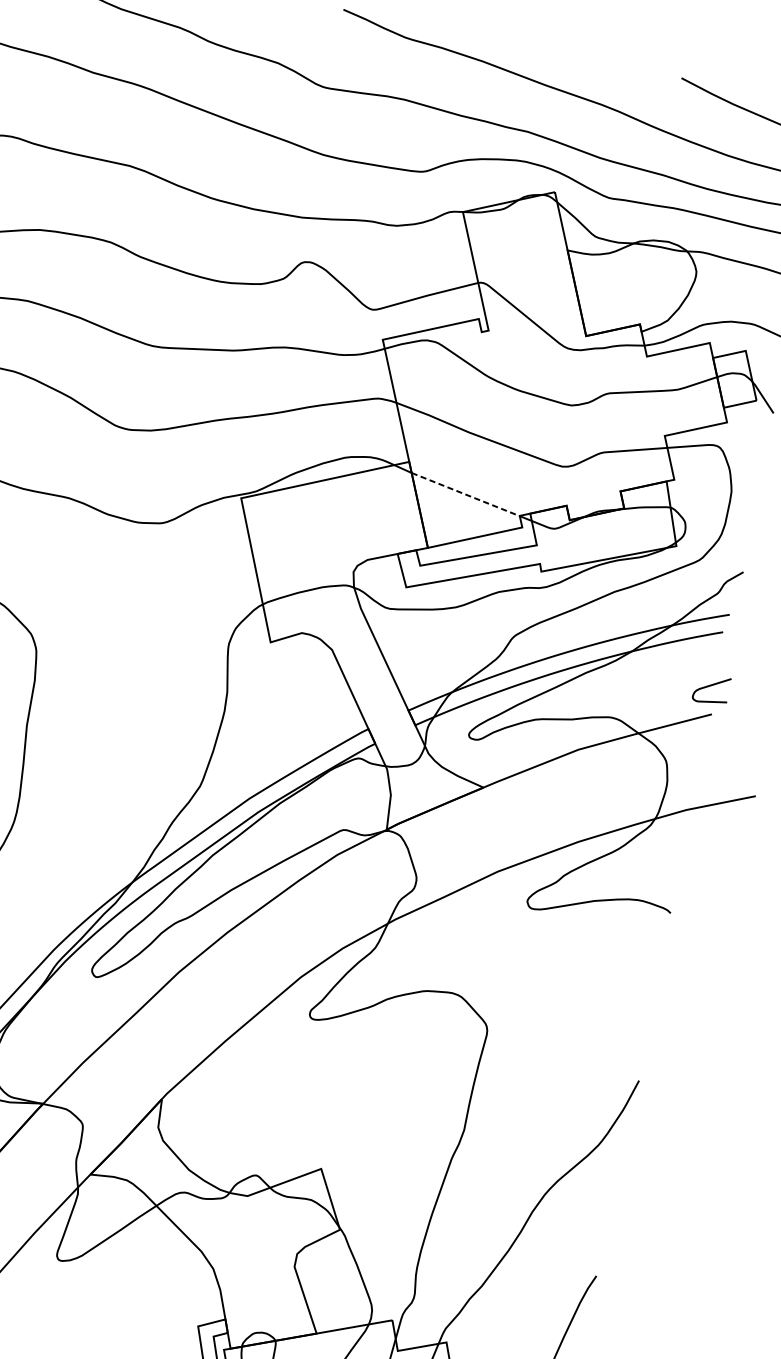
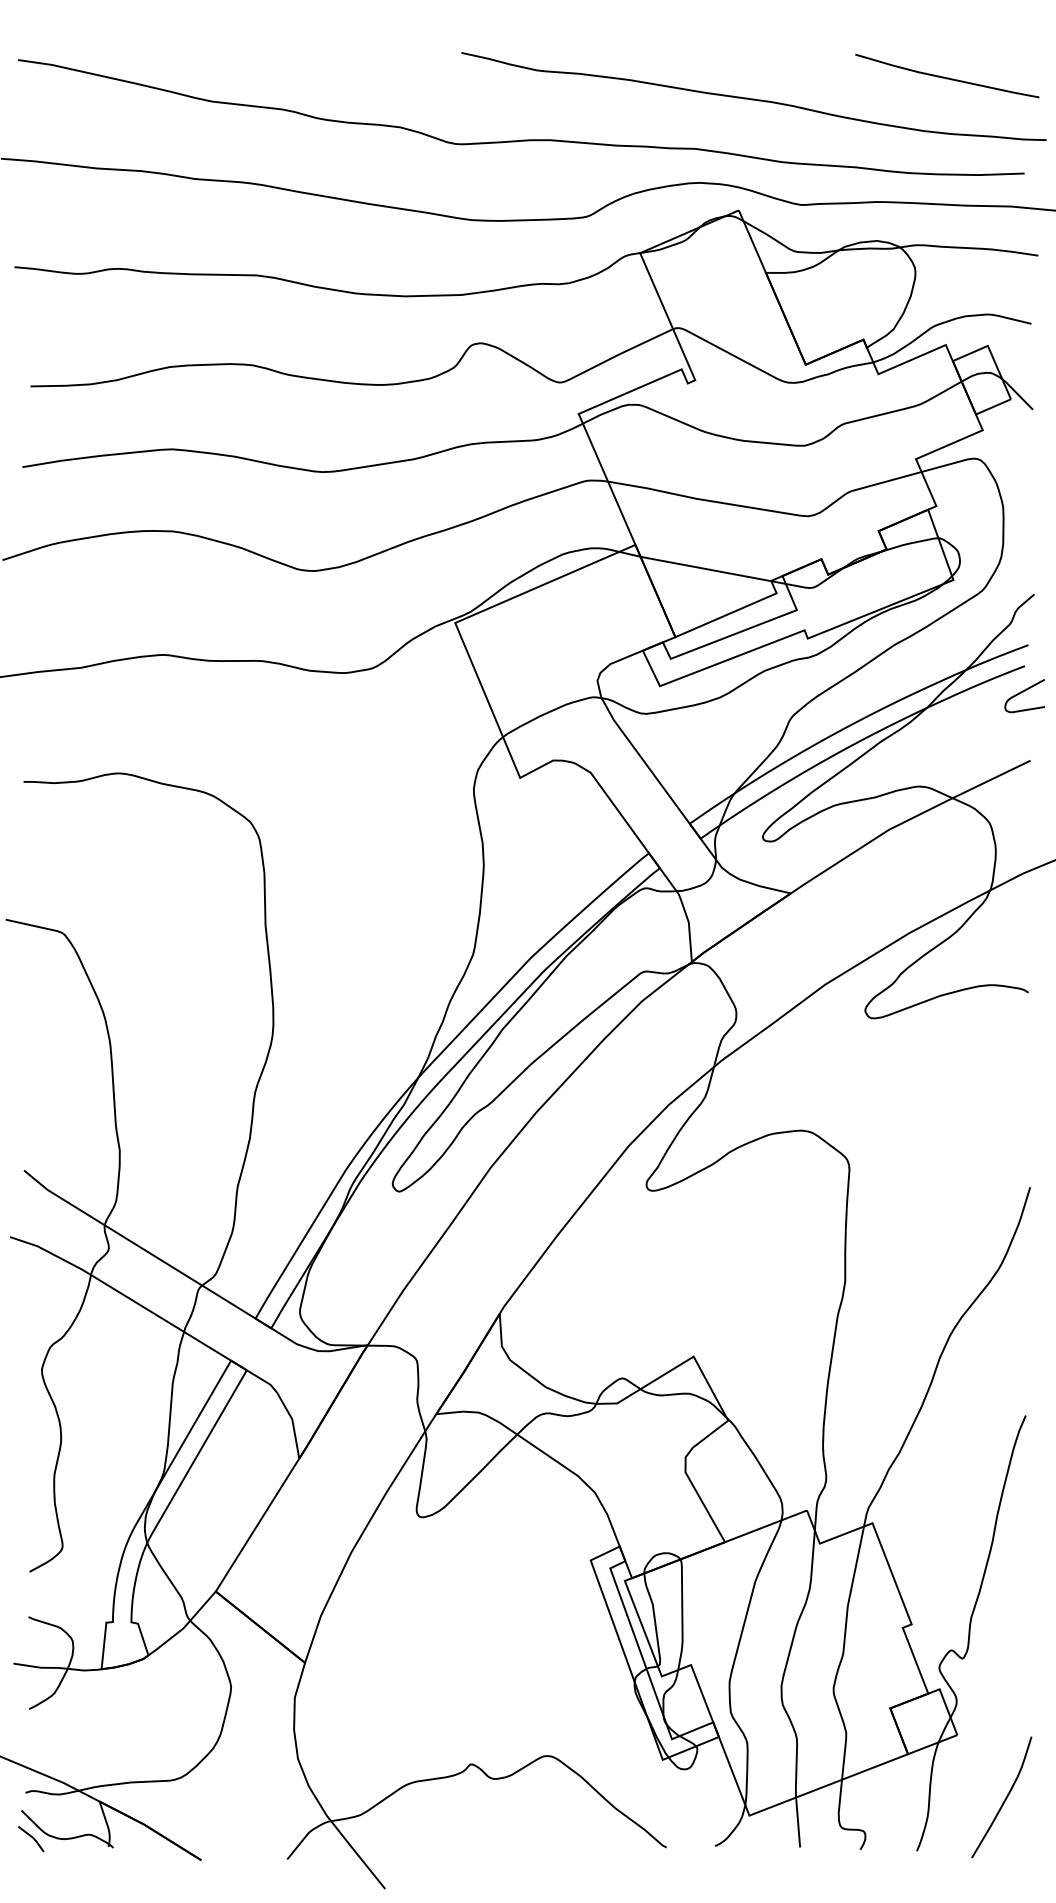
line: (466, 495) -> (706, 569), dashed -> solid
curve: (711, 686) -> (1023, 692), moved

